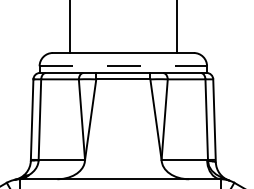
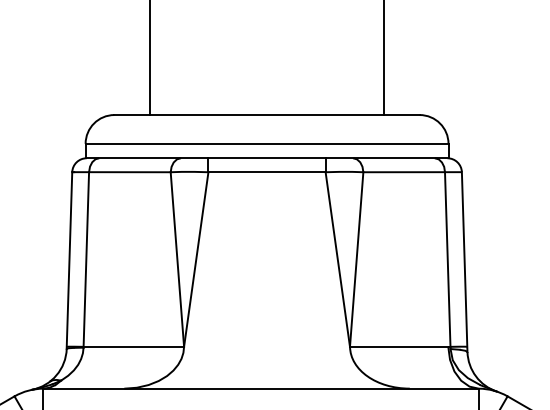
line: (123, 66) -> (267, 144), dashed -> solid

